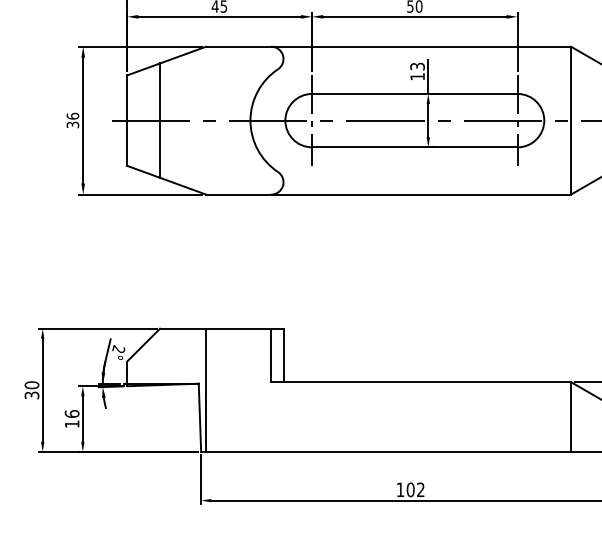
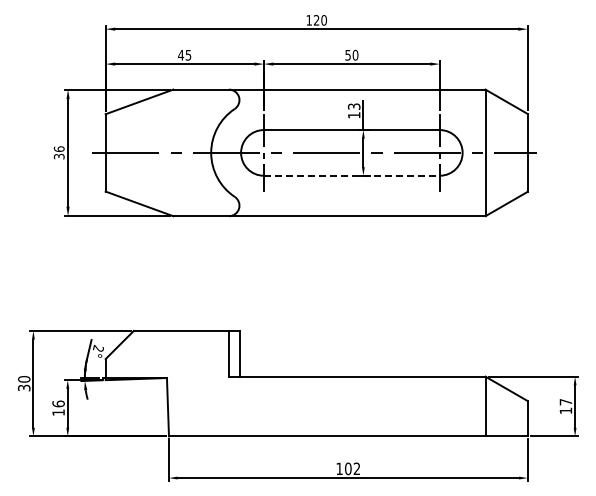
line: (159, 120) -> (133, 152), removed
line: (414, 147) -> (351, 175), solid -> dashed
line: (206, 390) -> (173, 383), removed

